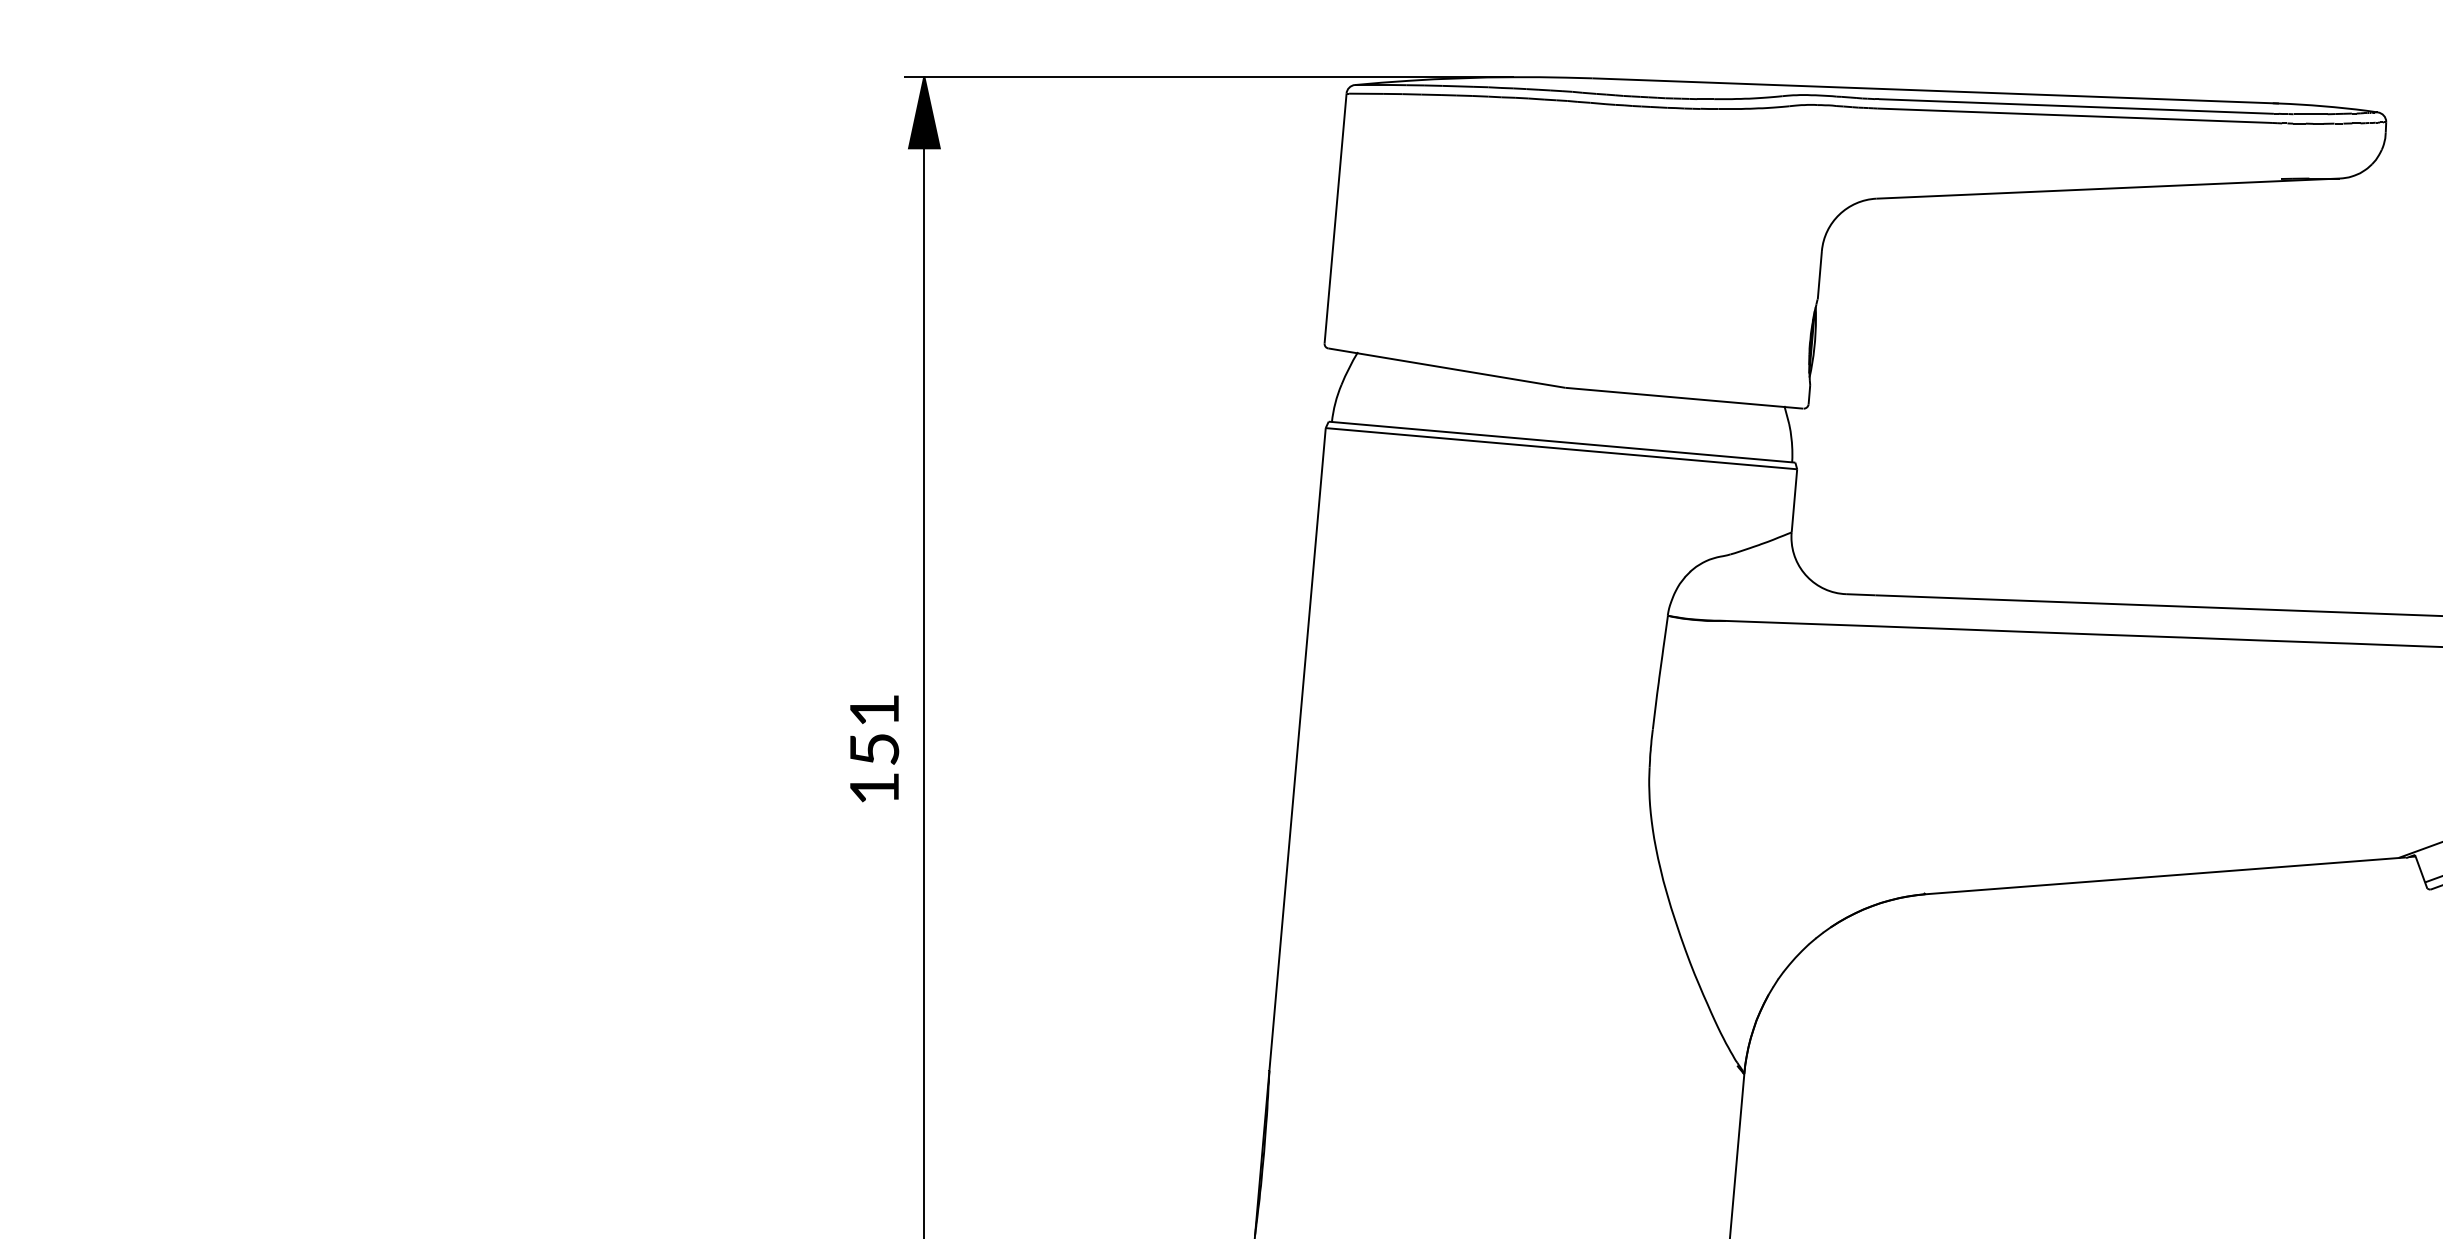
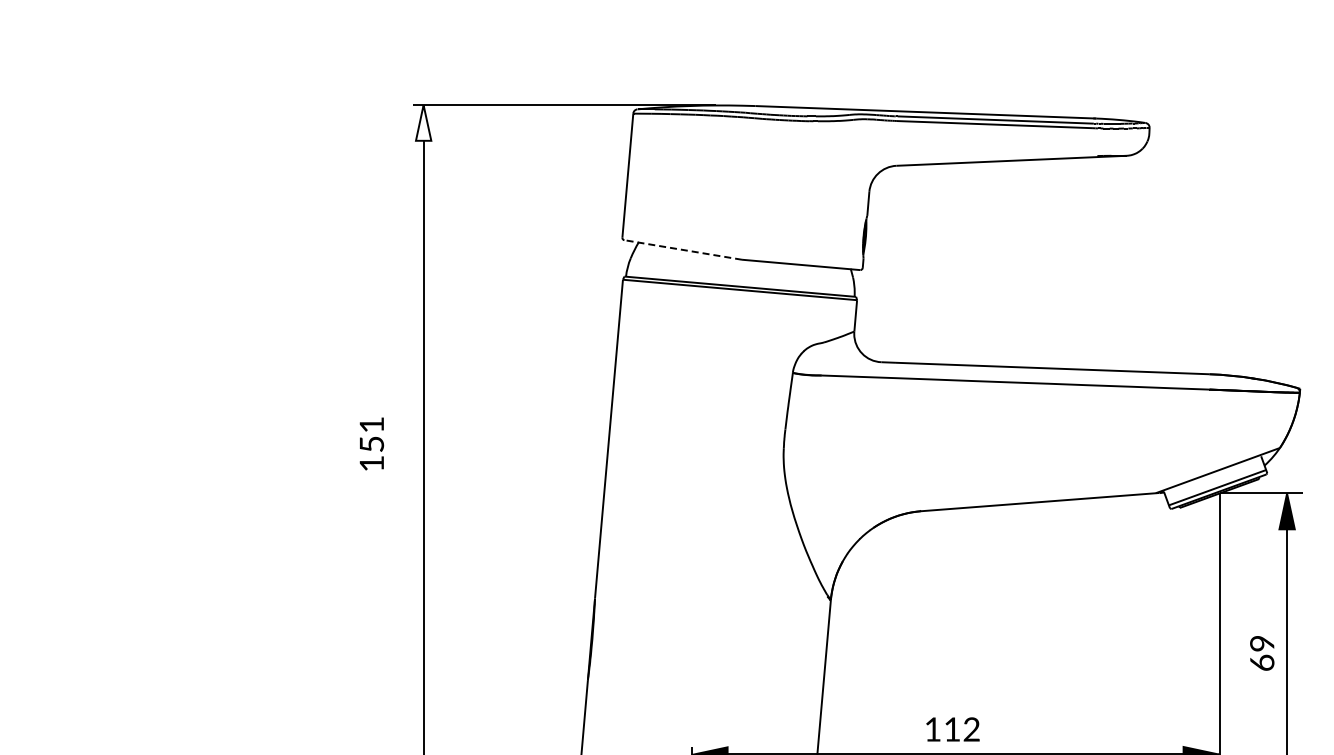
fill: (924, 111) -> (423, 122), removed
line: (1447, 367) -> (683, 249), solid -> dashed
text: (873, 747) -> (371, 443), moved

